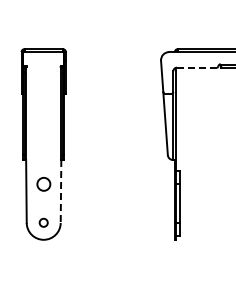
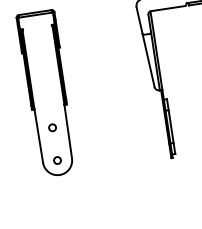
line: (197, 67) -> (168, 8), dashed -> solid
circle: (43, 184) -> (52, 127), size x0.62
line: (61, 192) -> (68, 132), dashed -> solid

